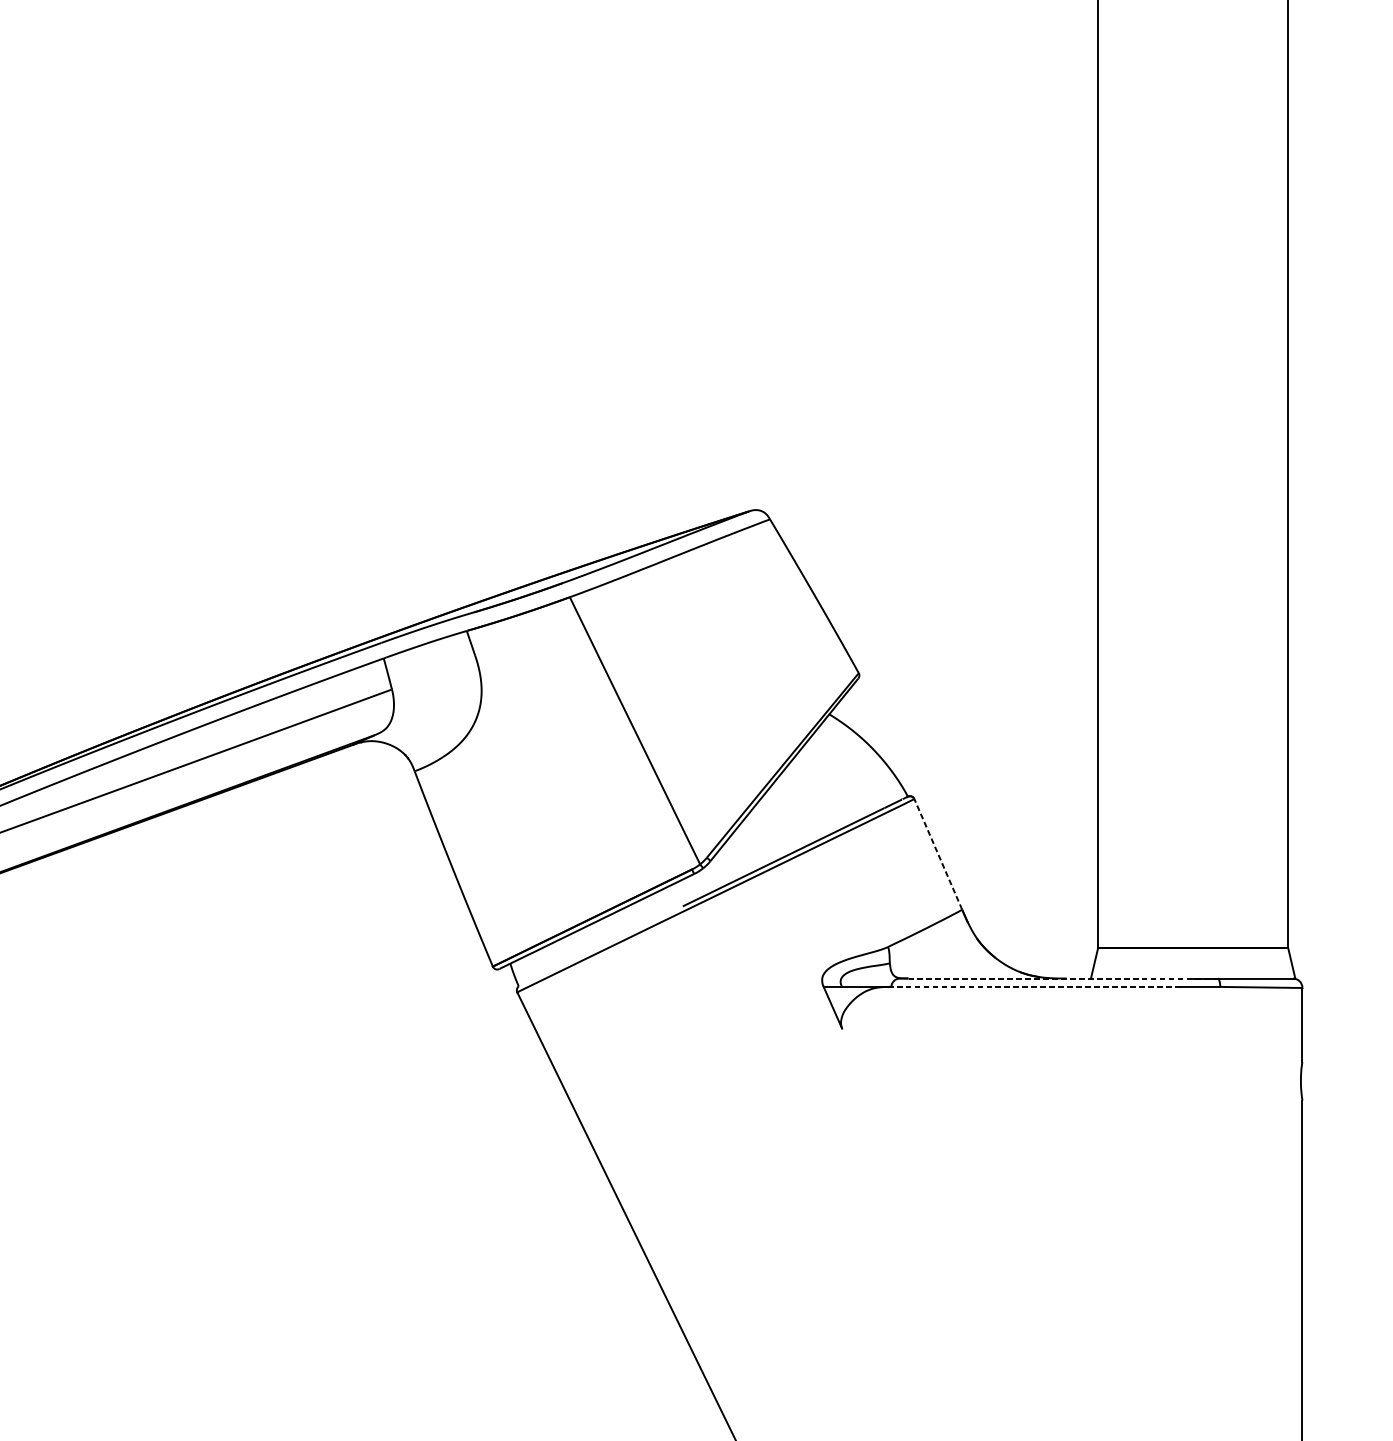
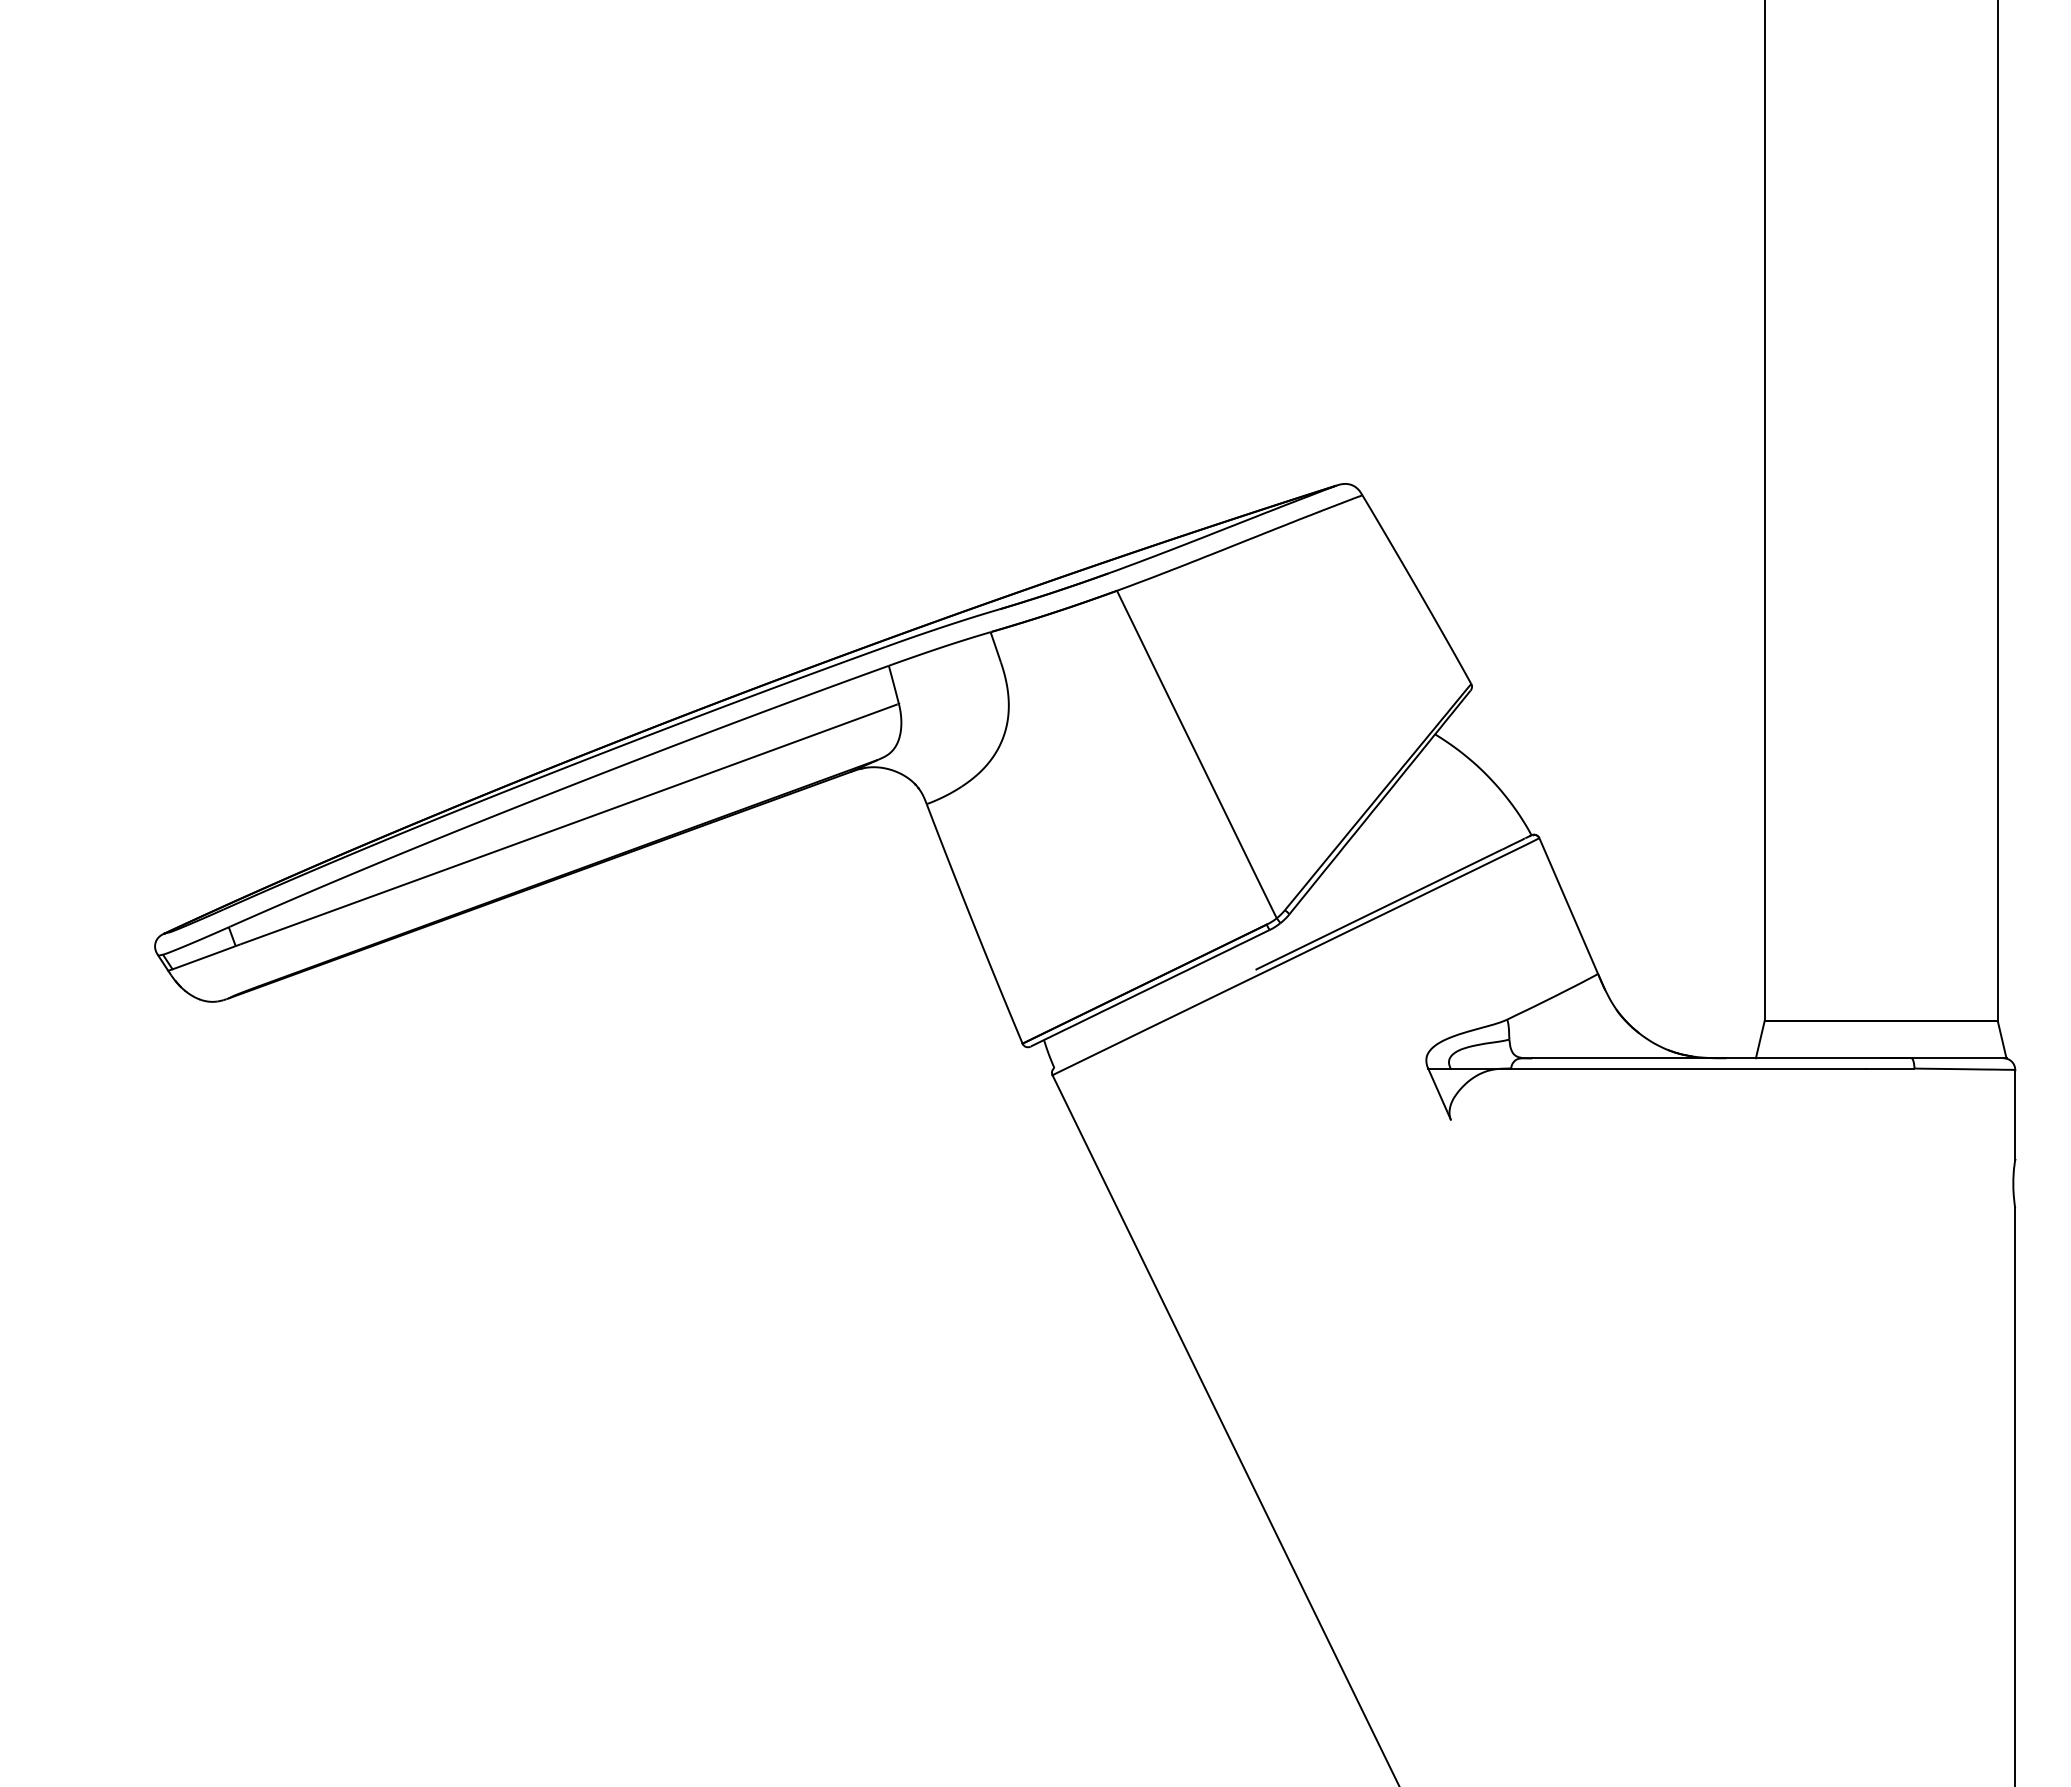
line: (938, 854) -> (1568, 906), dashed -> solid
line: (1062, 978) -> (1721, 1058), dashed -> solid
line: (1035, 986) -> (1688, 1068), dashed -> solid

